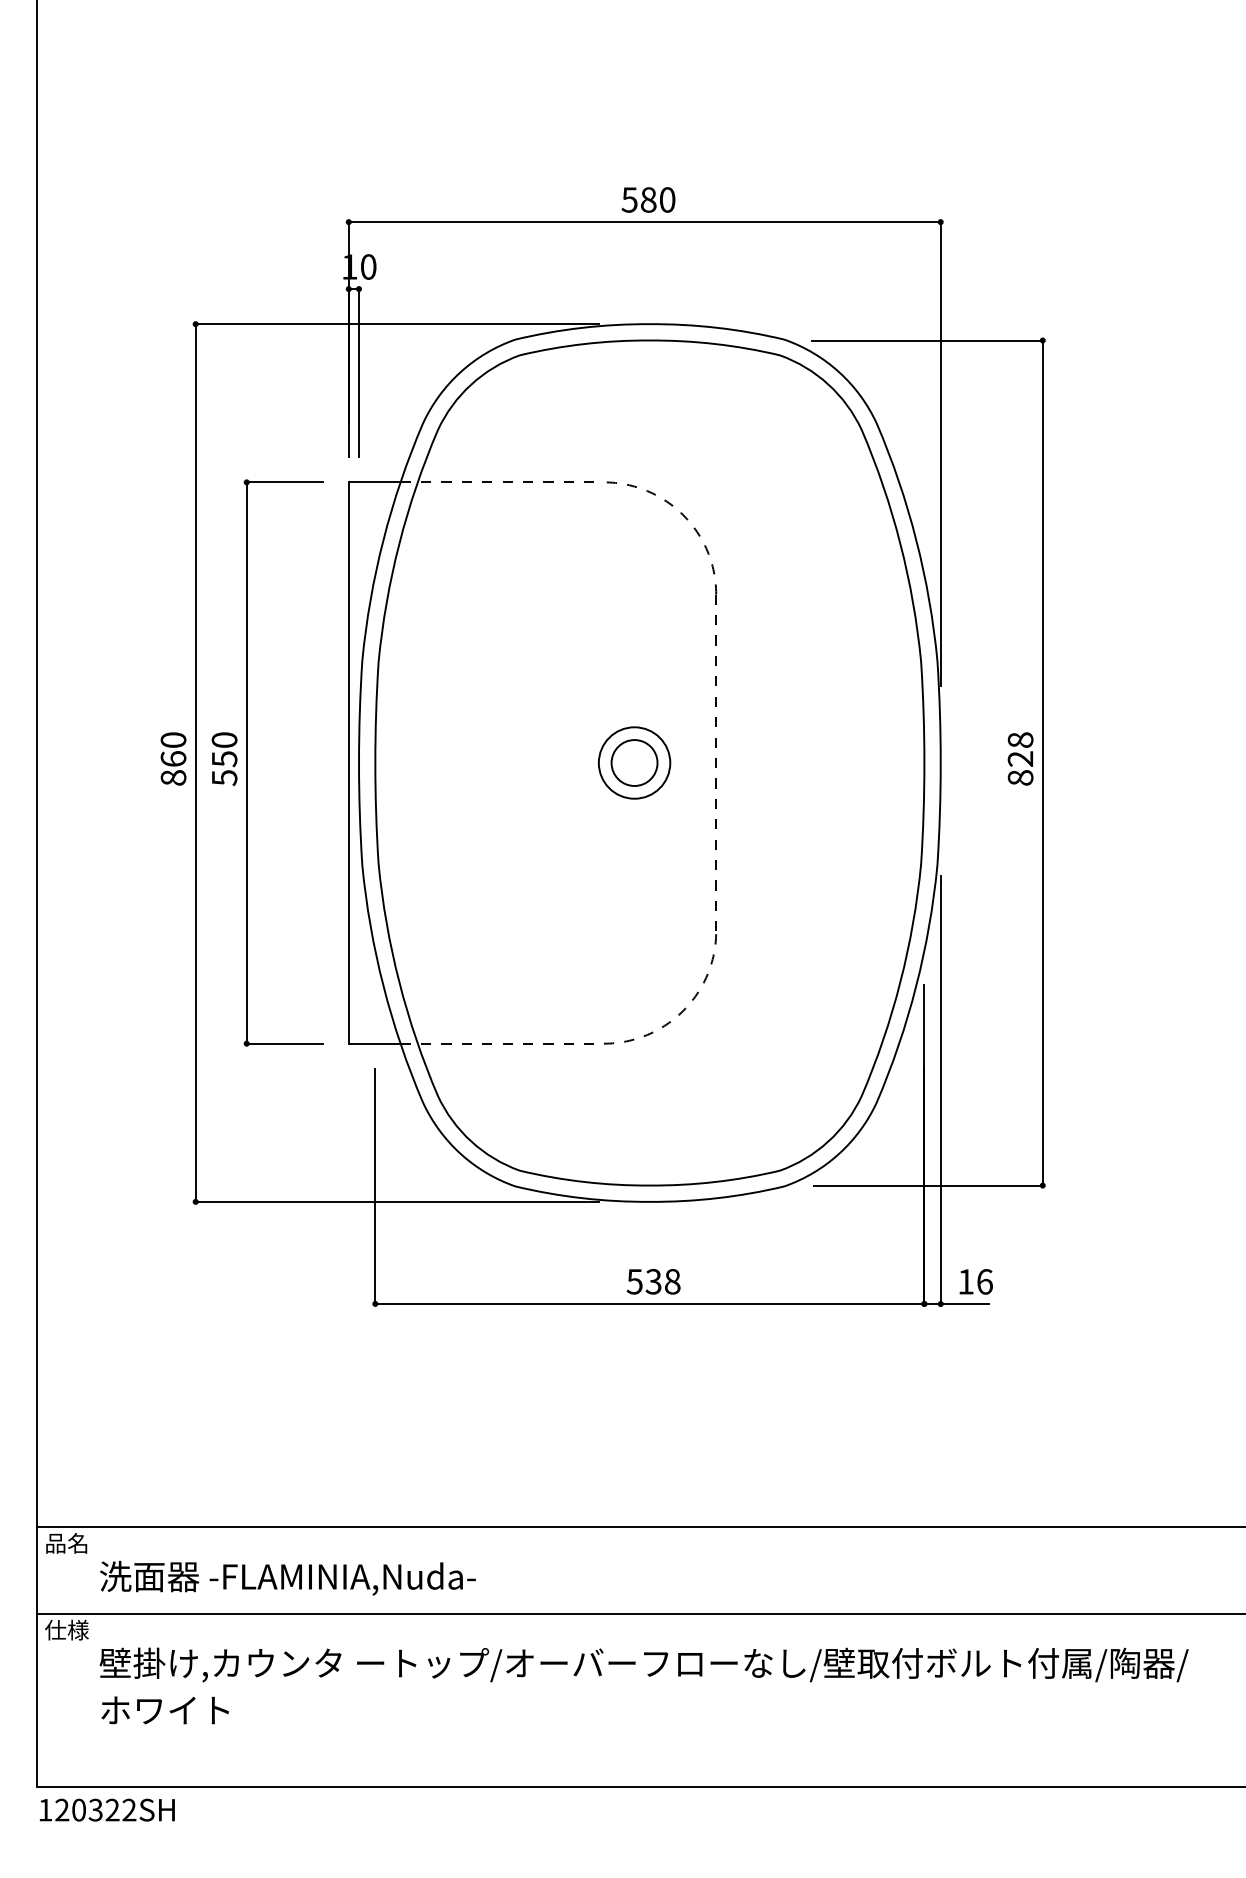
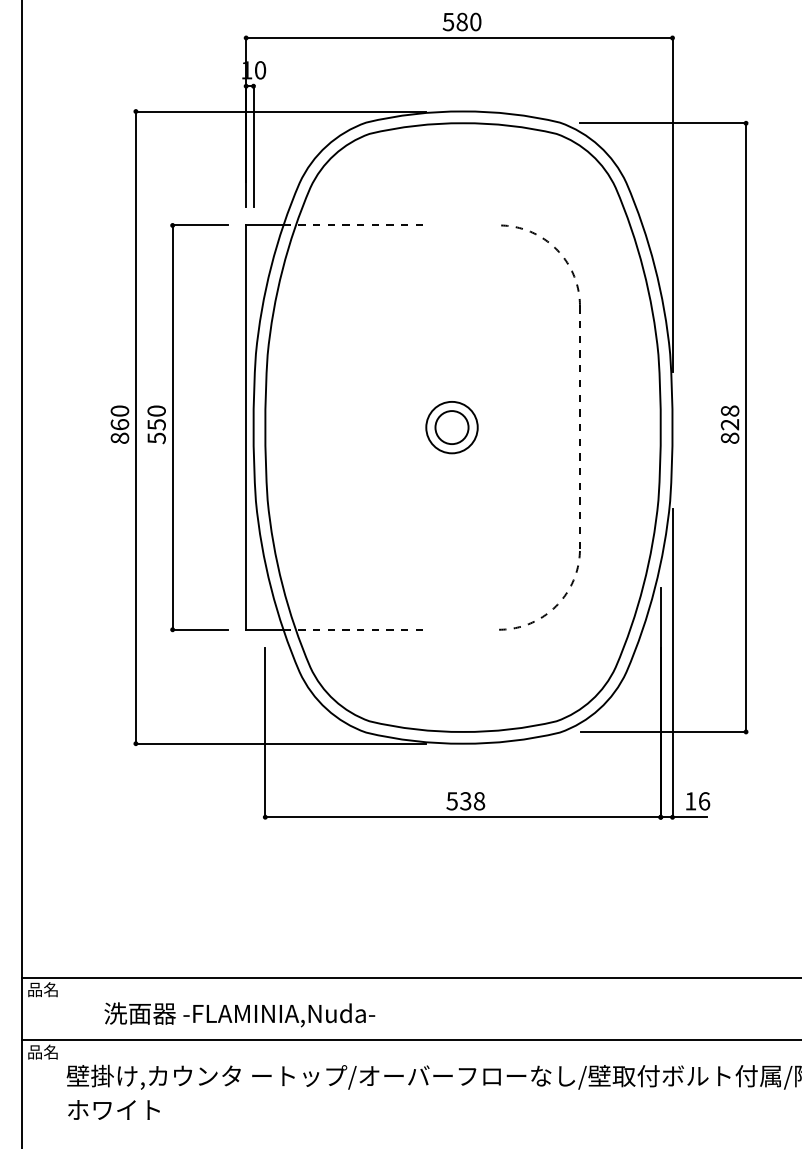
part: (715, 762) -> (579, 427), moved
text: (287, 1578) -> (239, 1014), moved
text: (66, 1629) -> (42, 1051), 仕様 -> 品名

